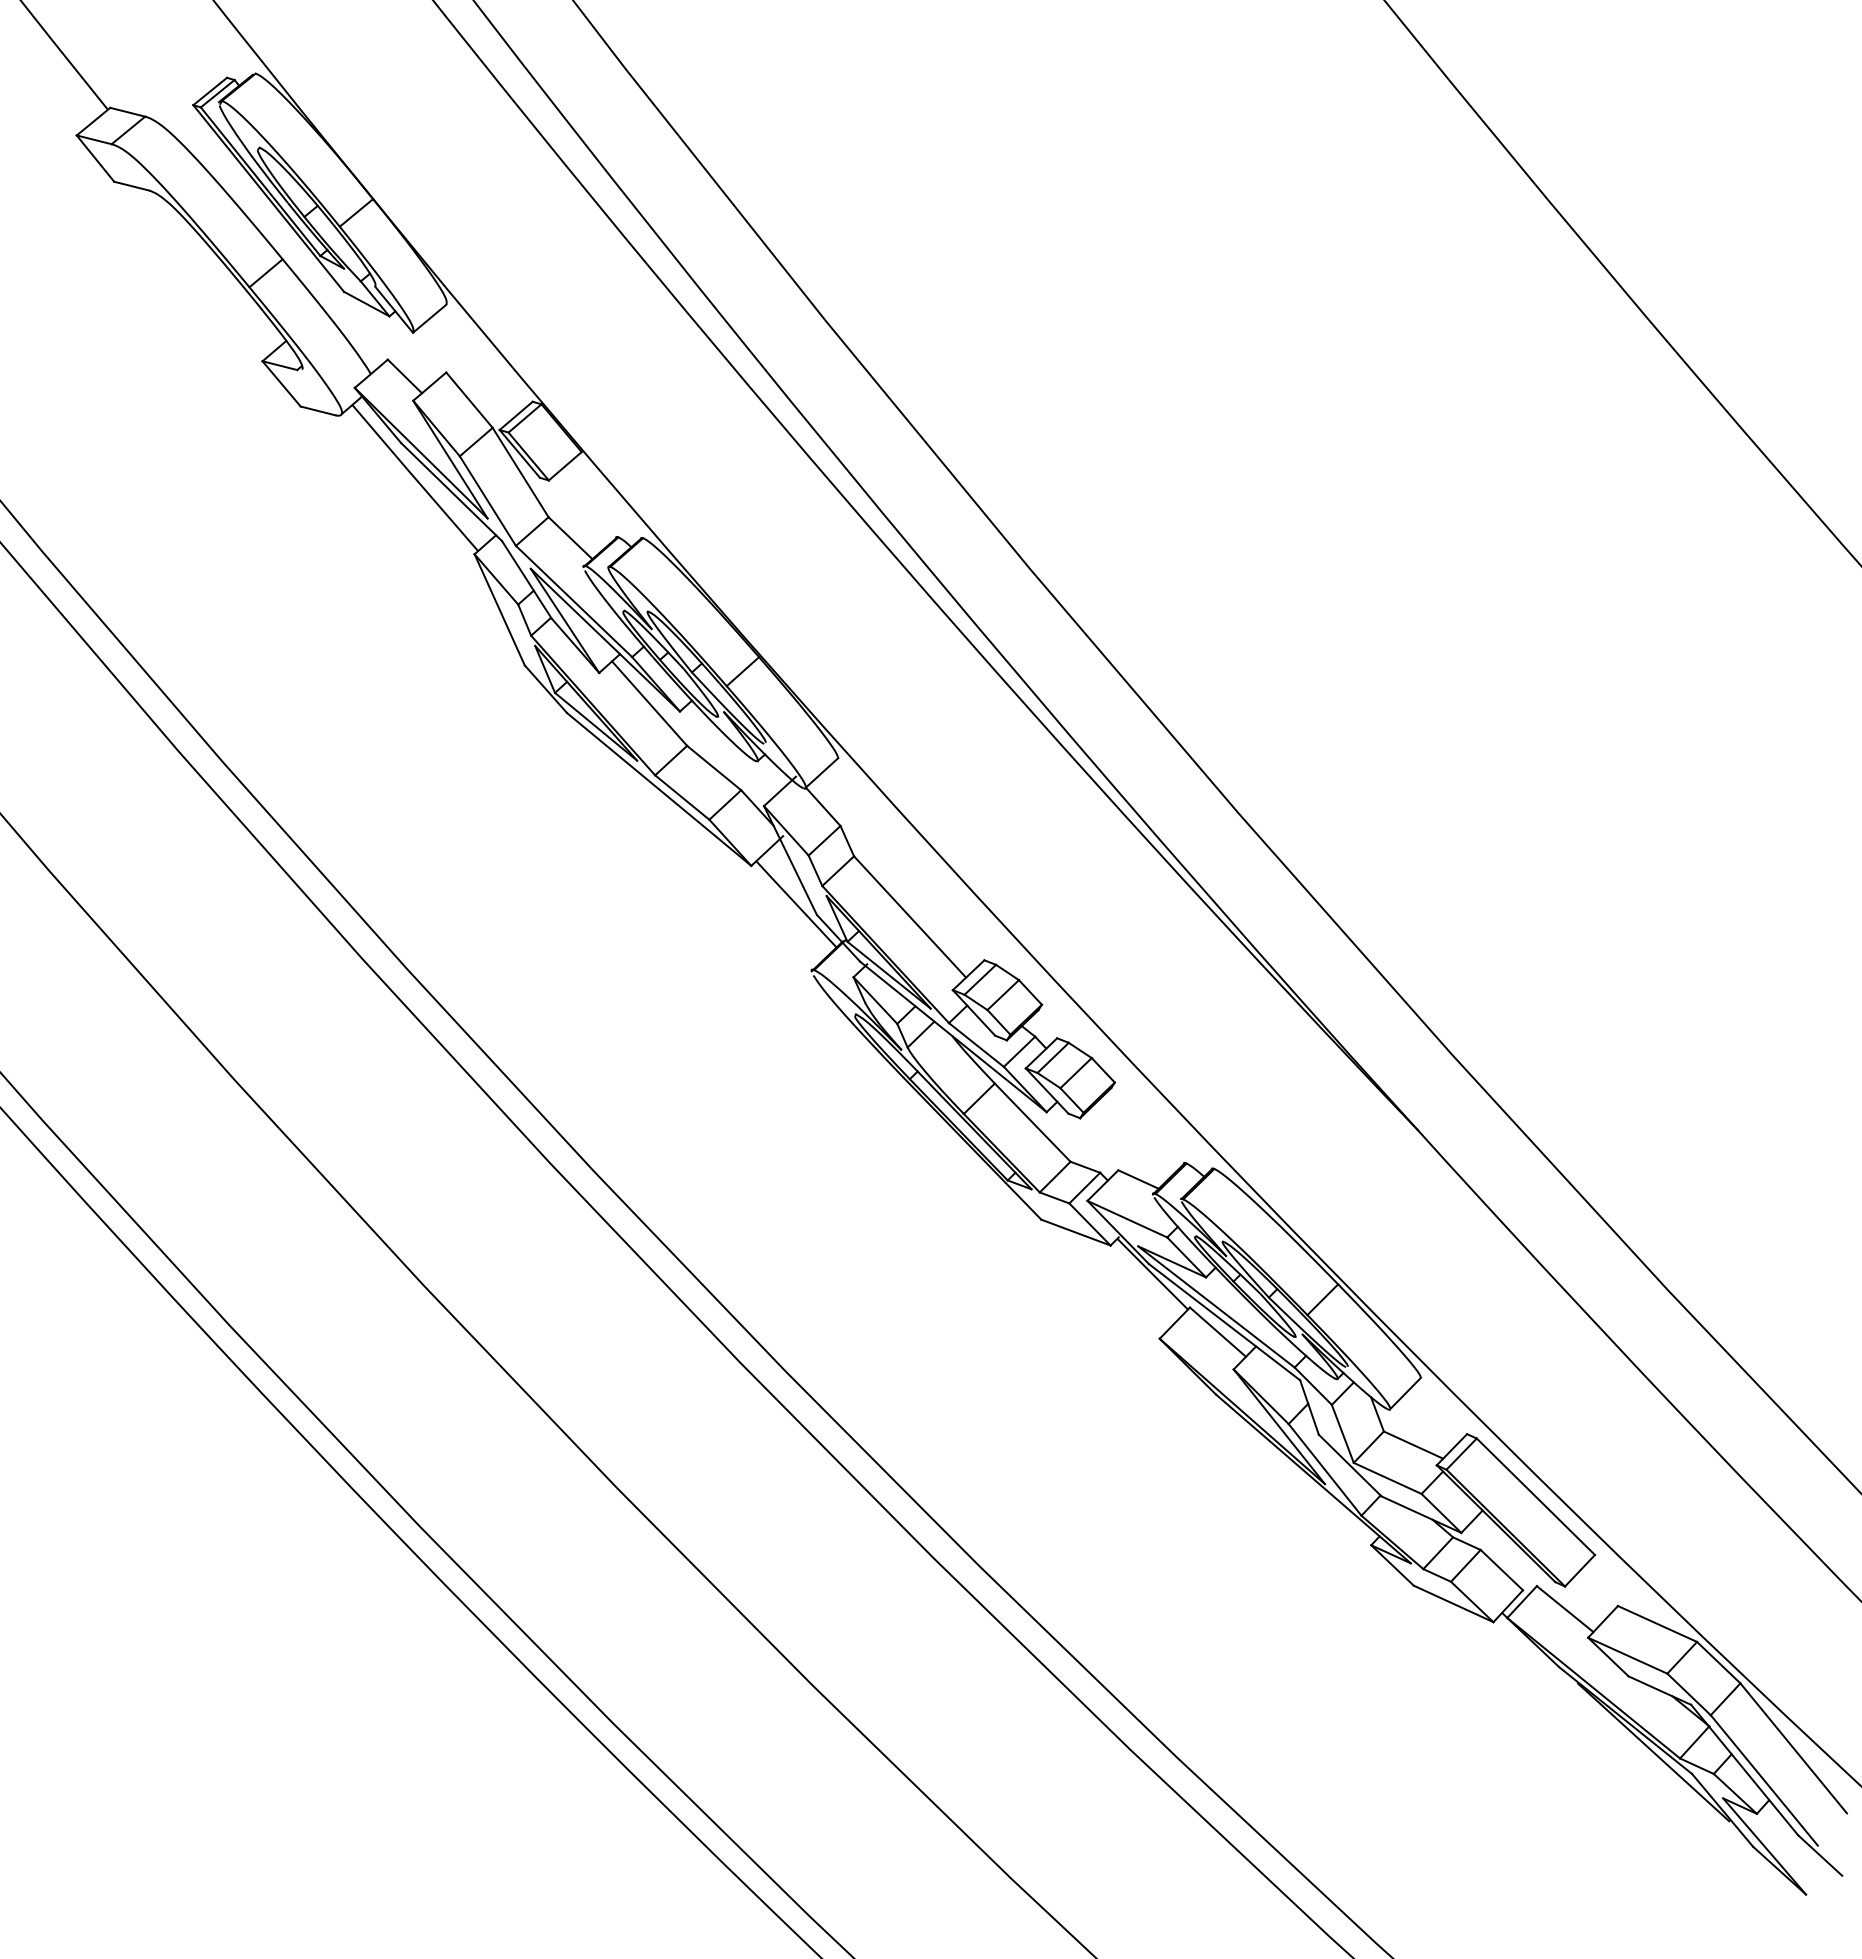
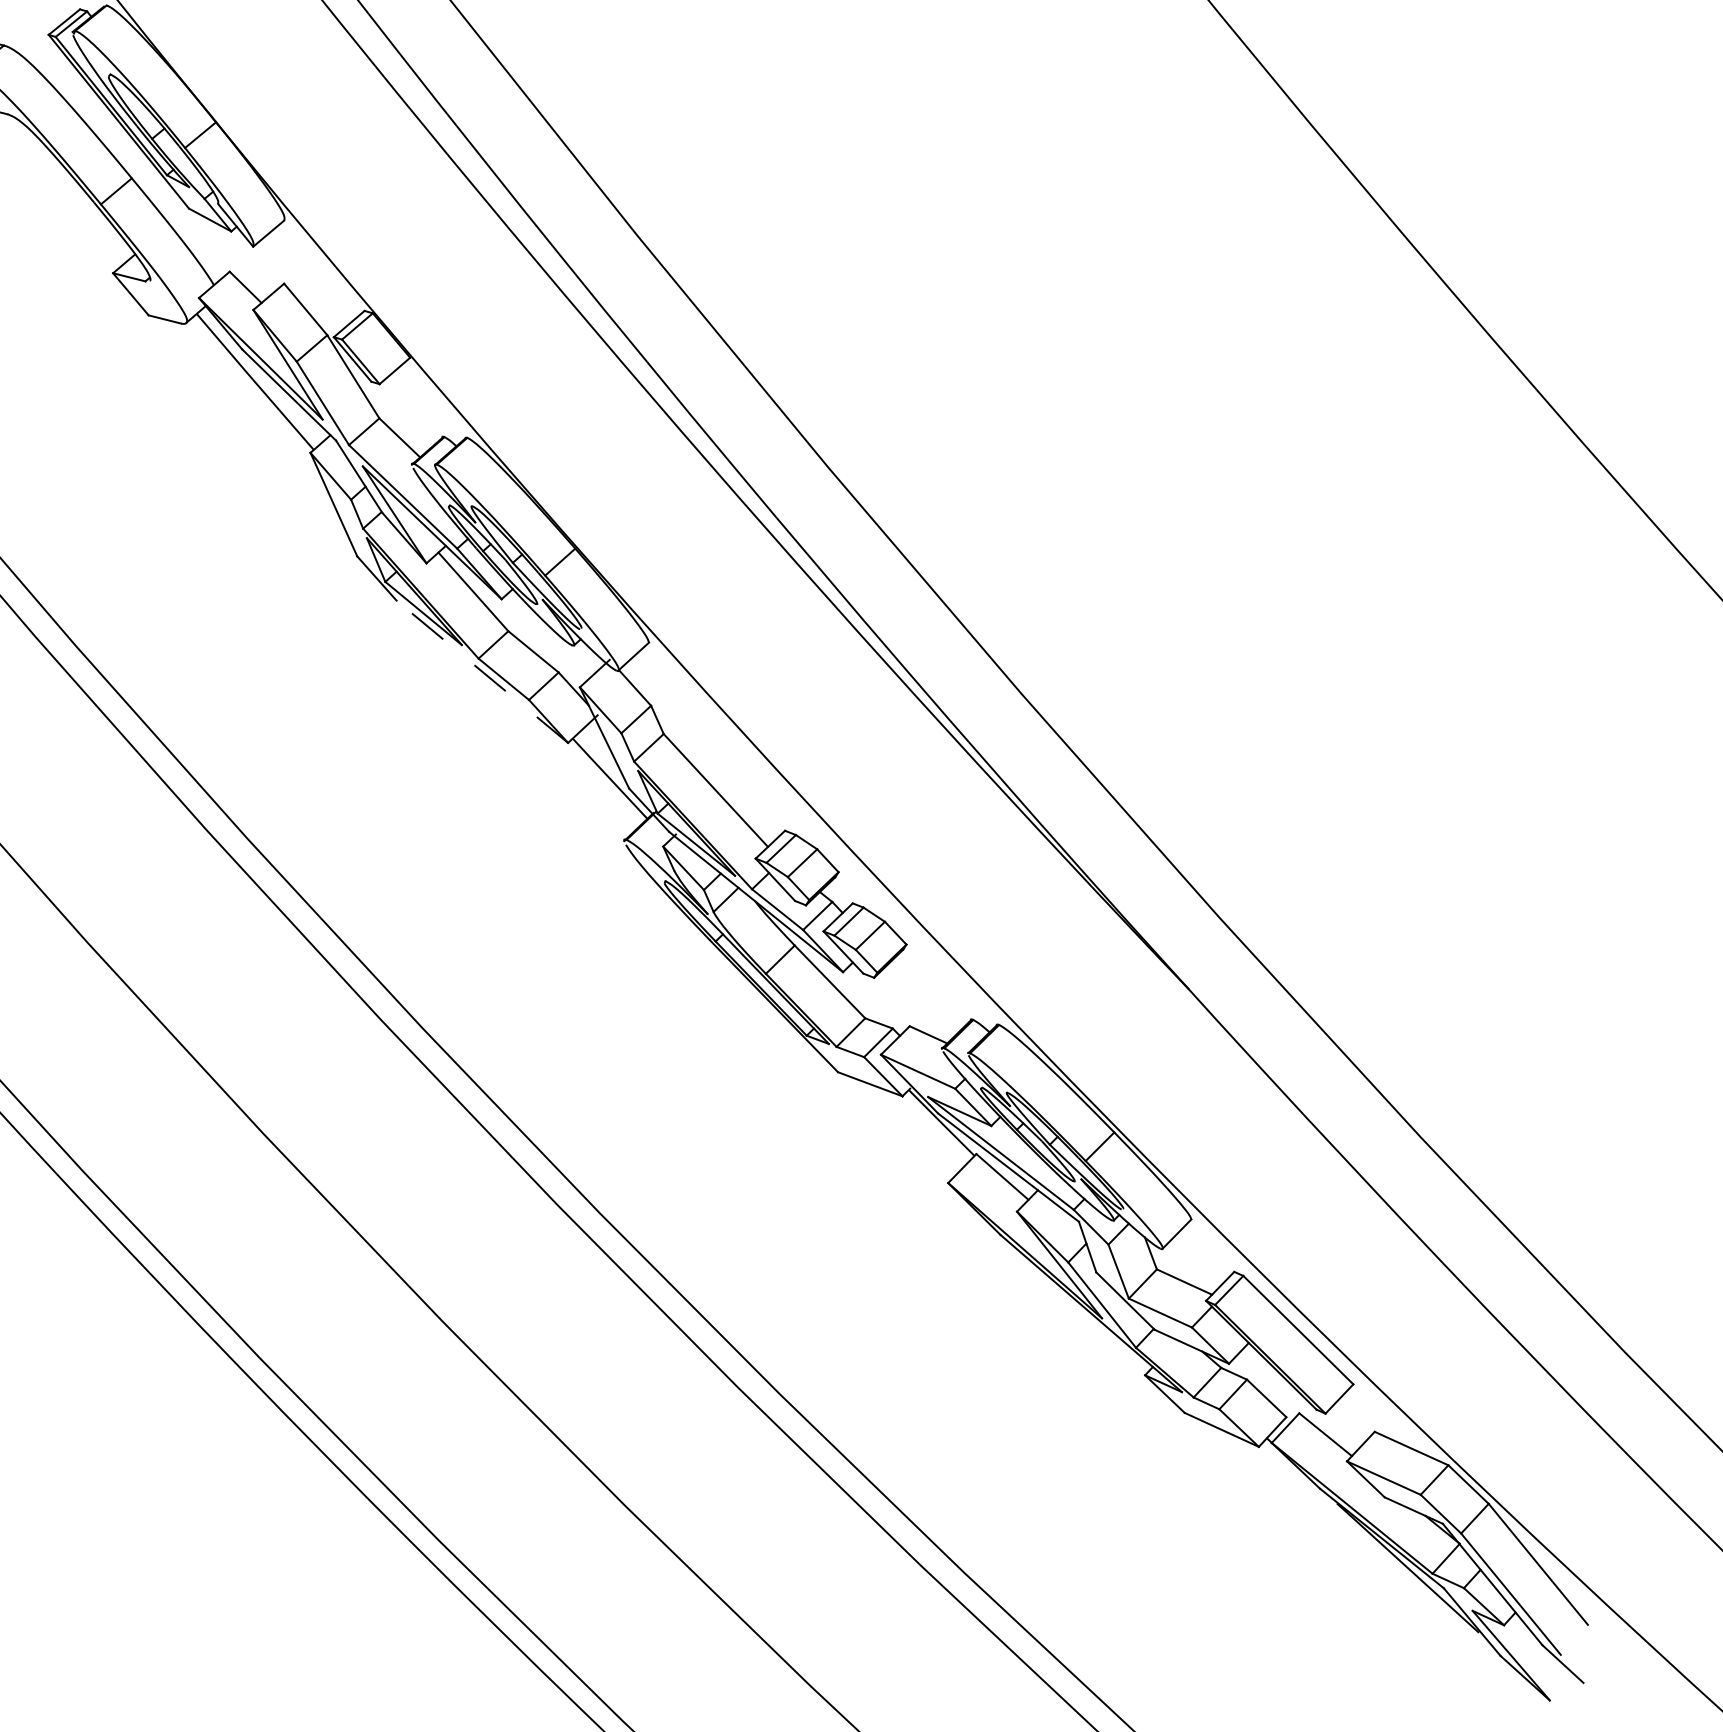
line: (659, 789) -> (482, 671), solid -> dashed

